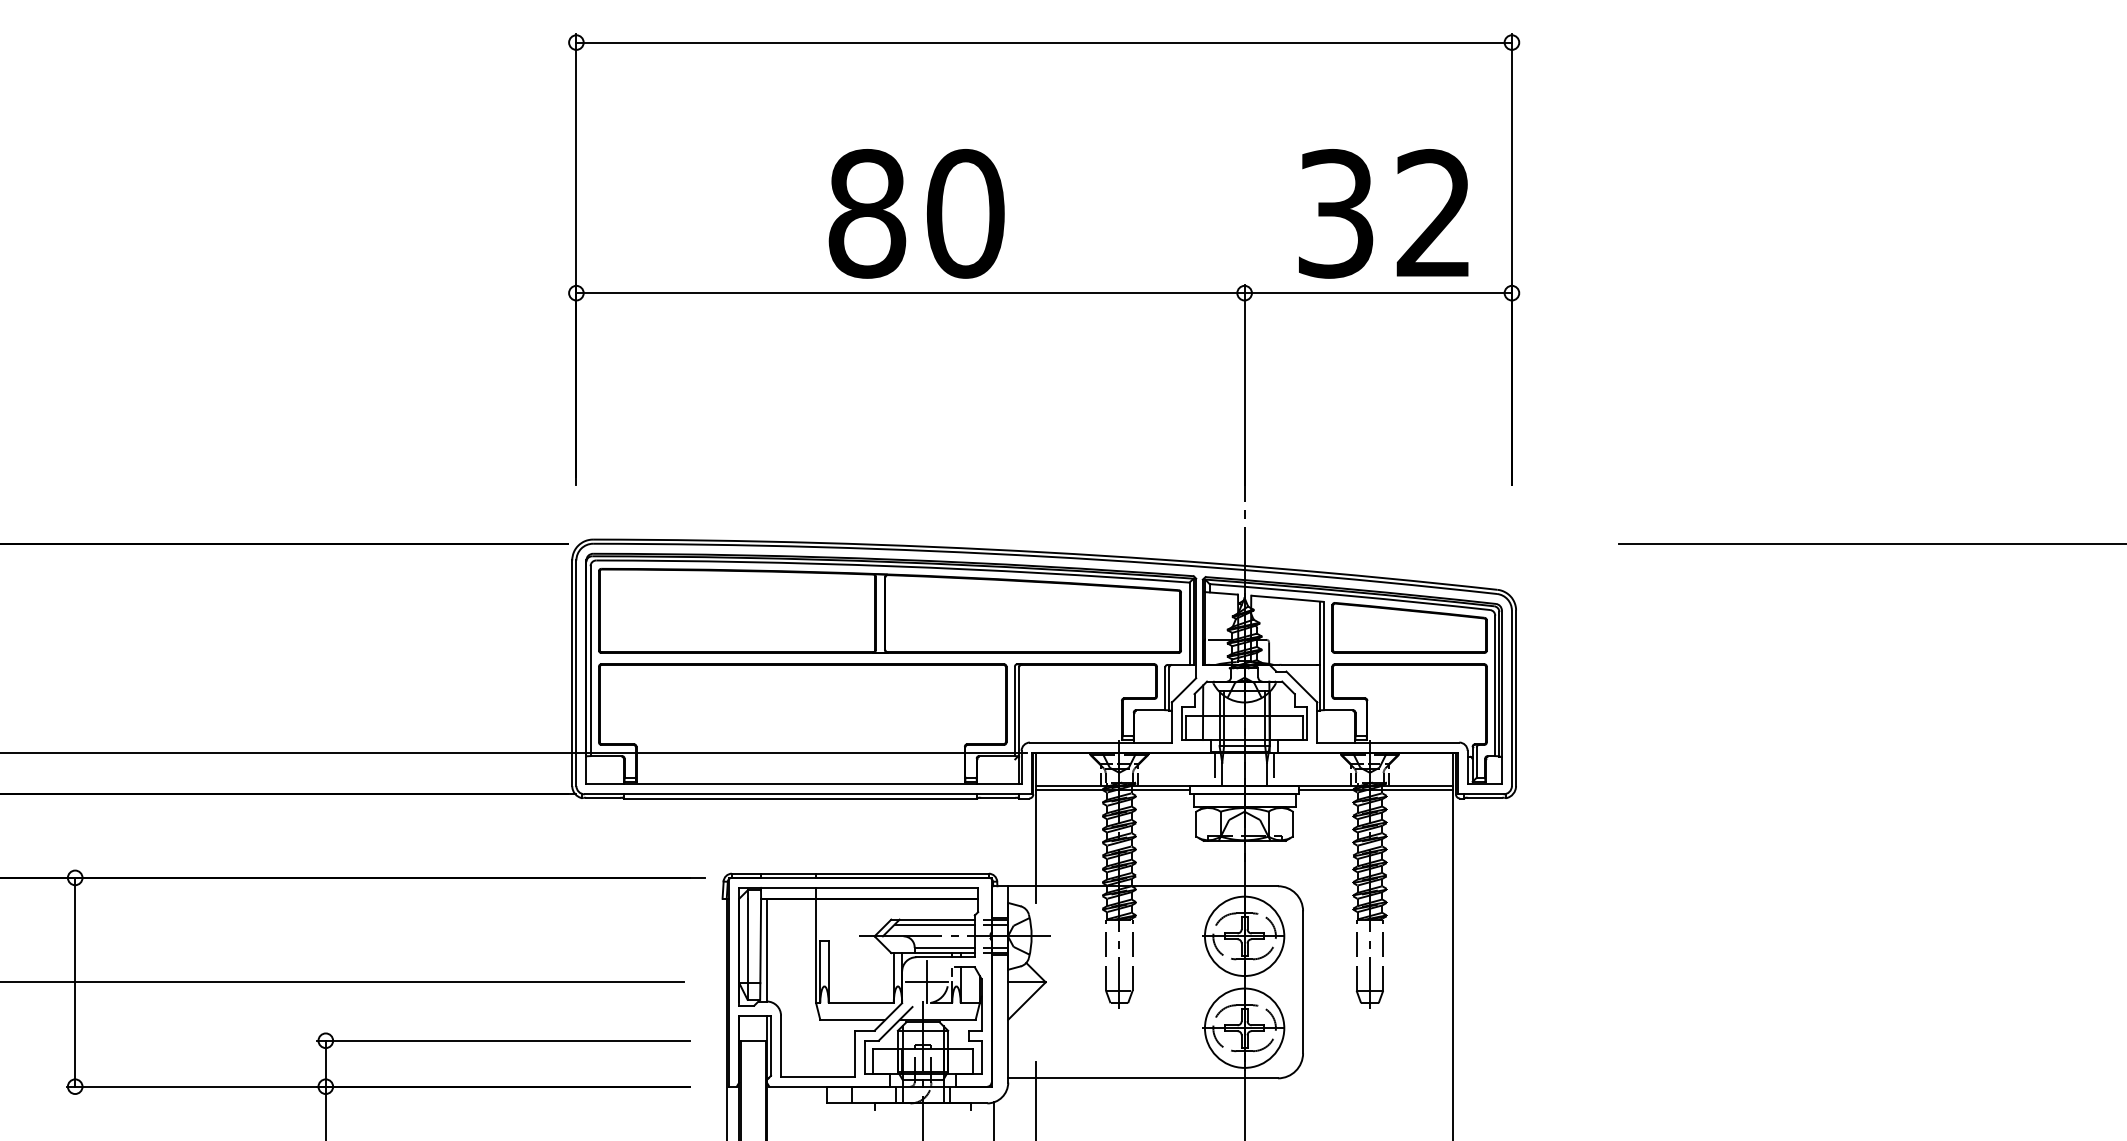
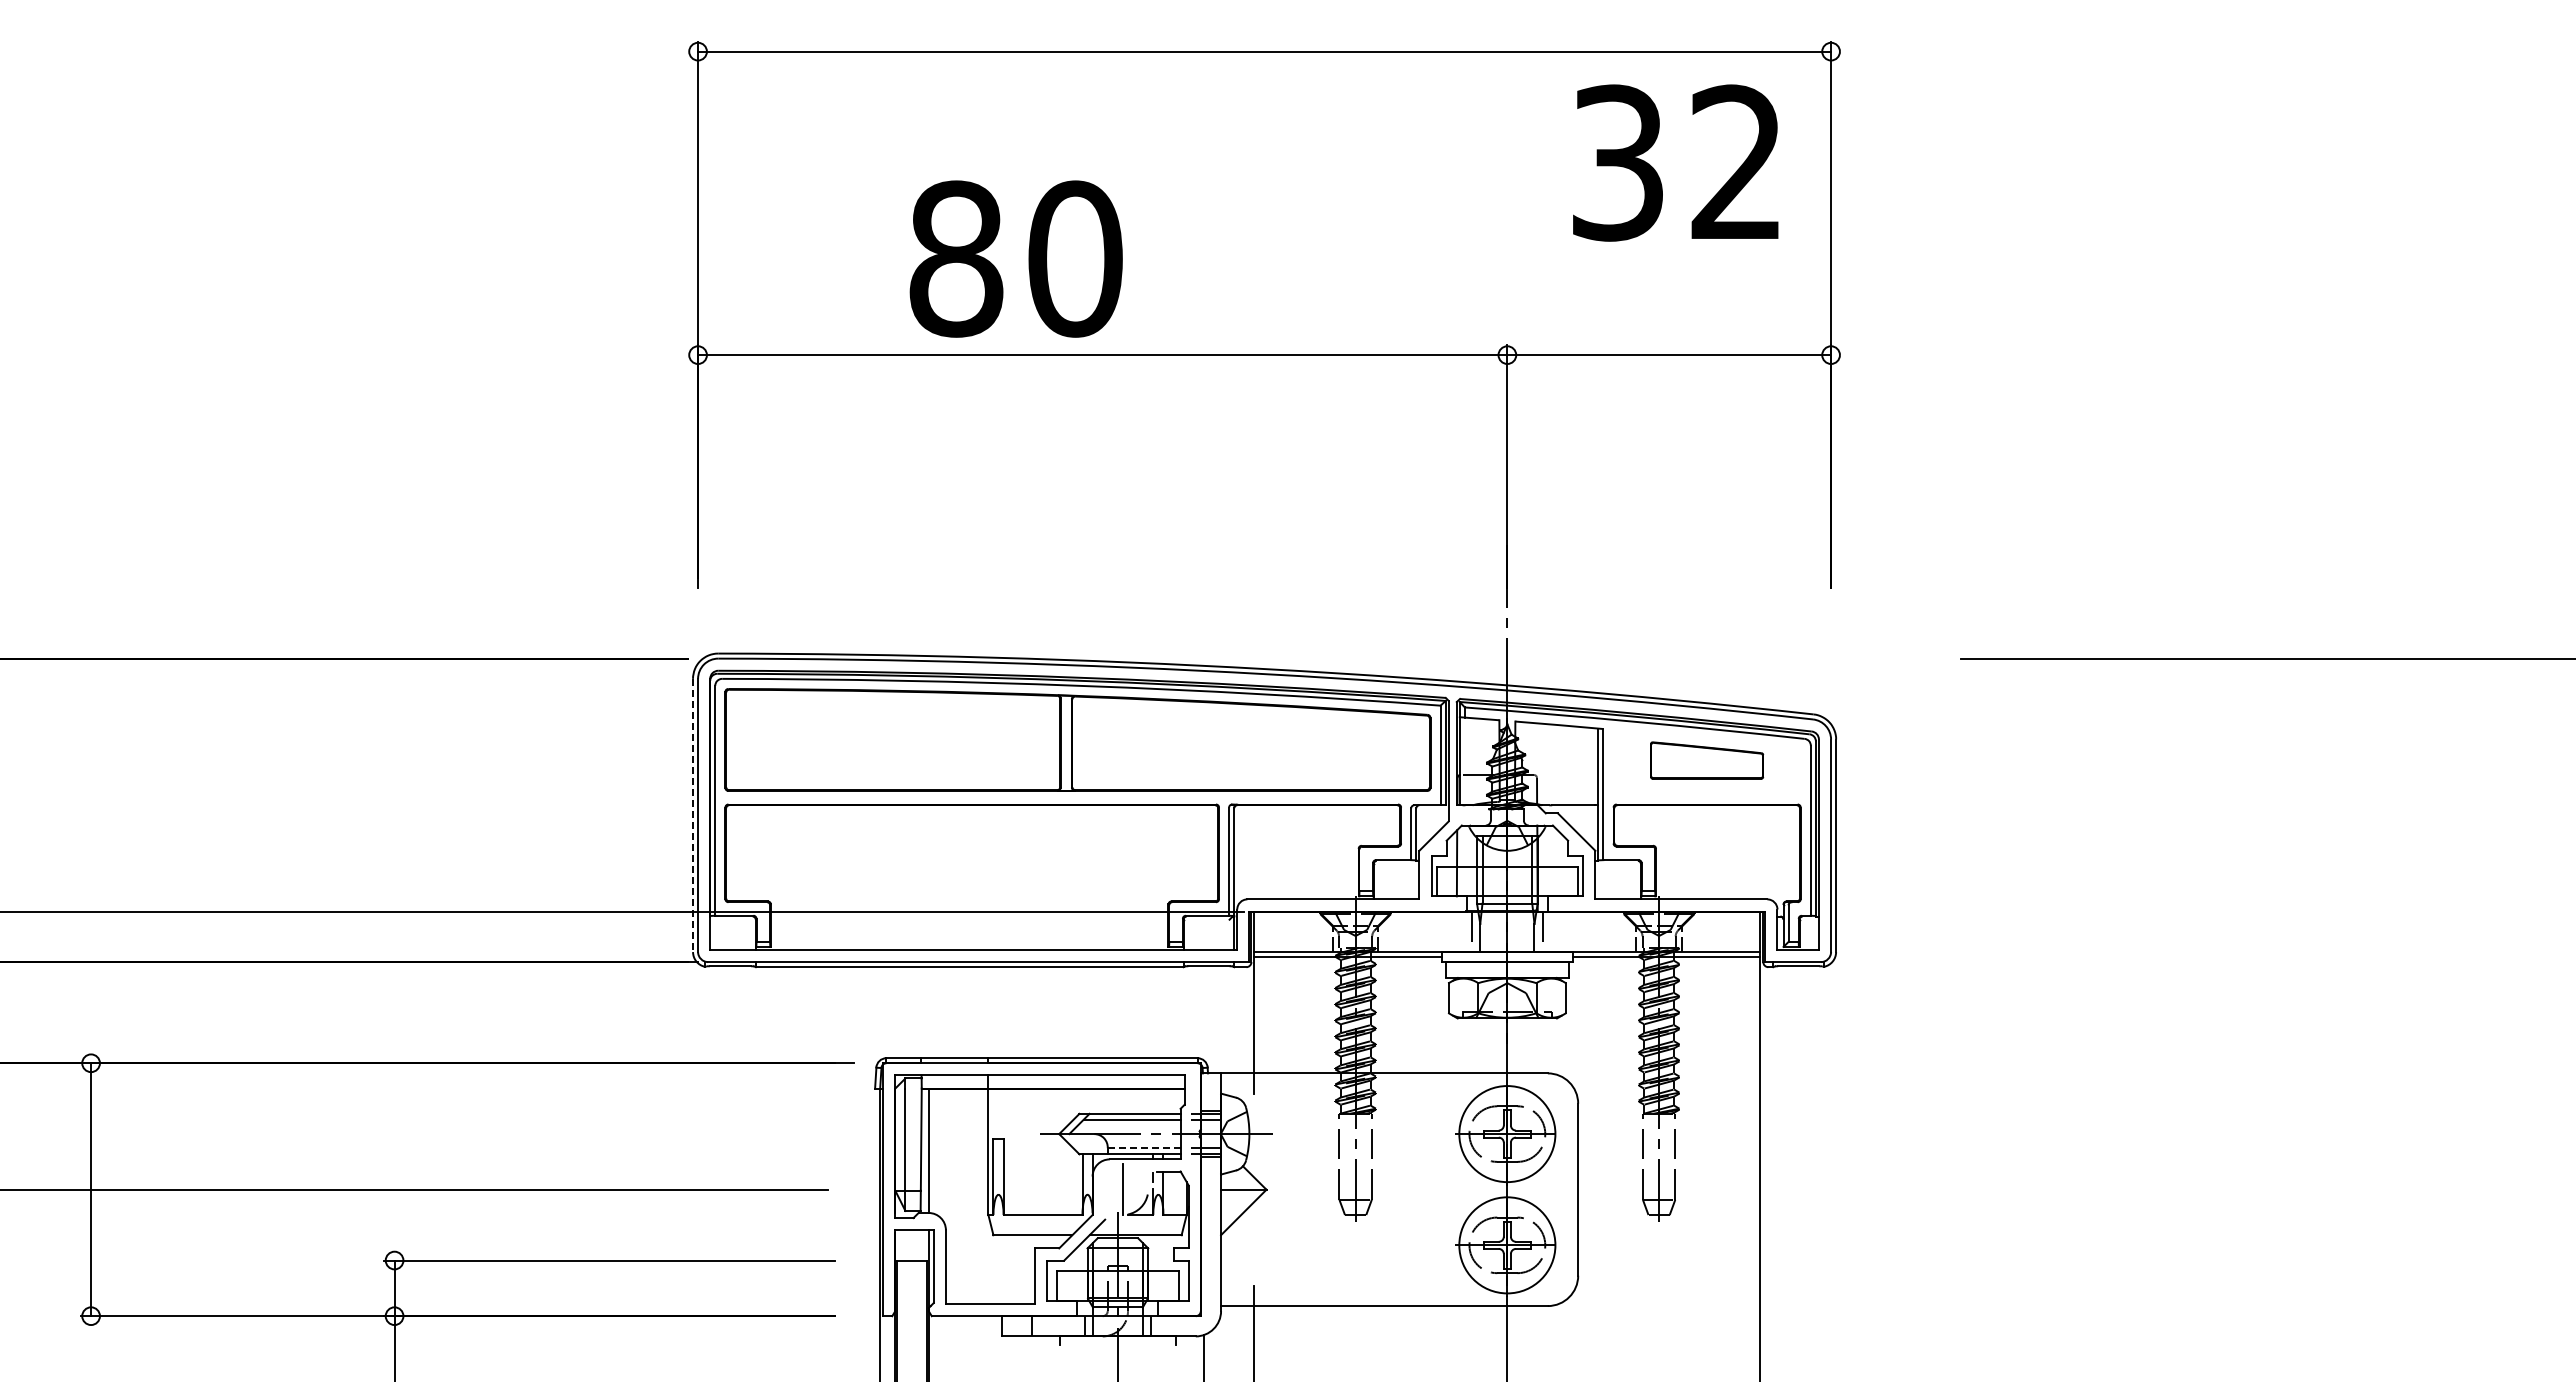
text: (916, 213) -> (1015, 258), moved
text: (1383, 213) -> (1675, 162), moved
part: (1409, 627) -> (1706, 760), size x0.6
line: (572, 673) -> (693, 815), solid -> dashed
line: (944, 948) -> (1143, 1148), solid -> dashed
line: (926, 982) -> (1122, 1189), removed

